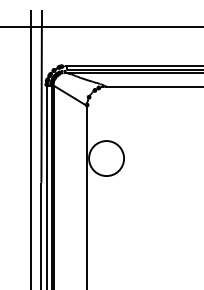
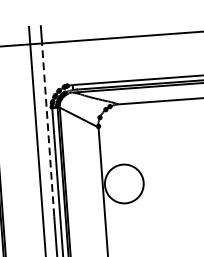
line: (41, 104) -> (47, 129), solid -> dashed

